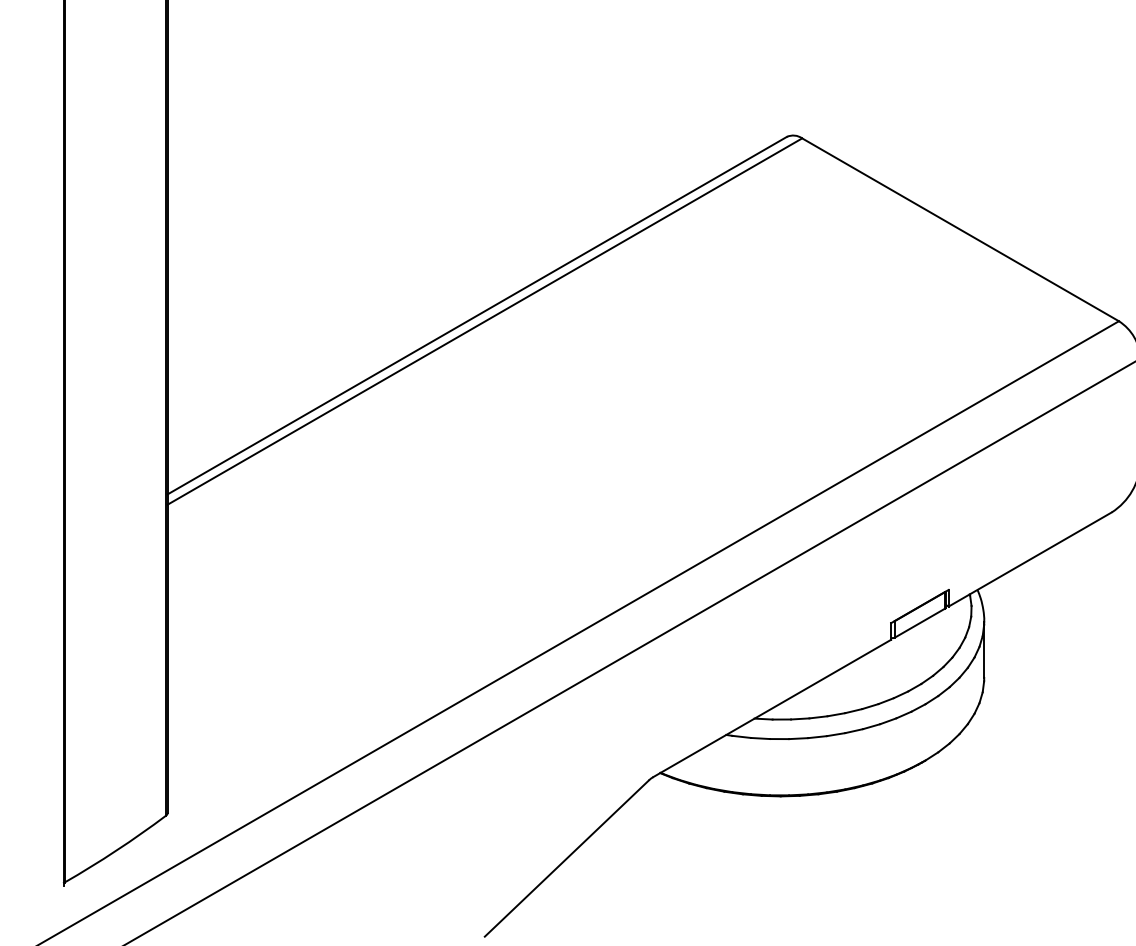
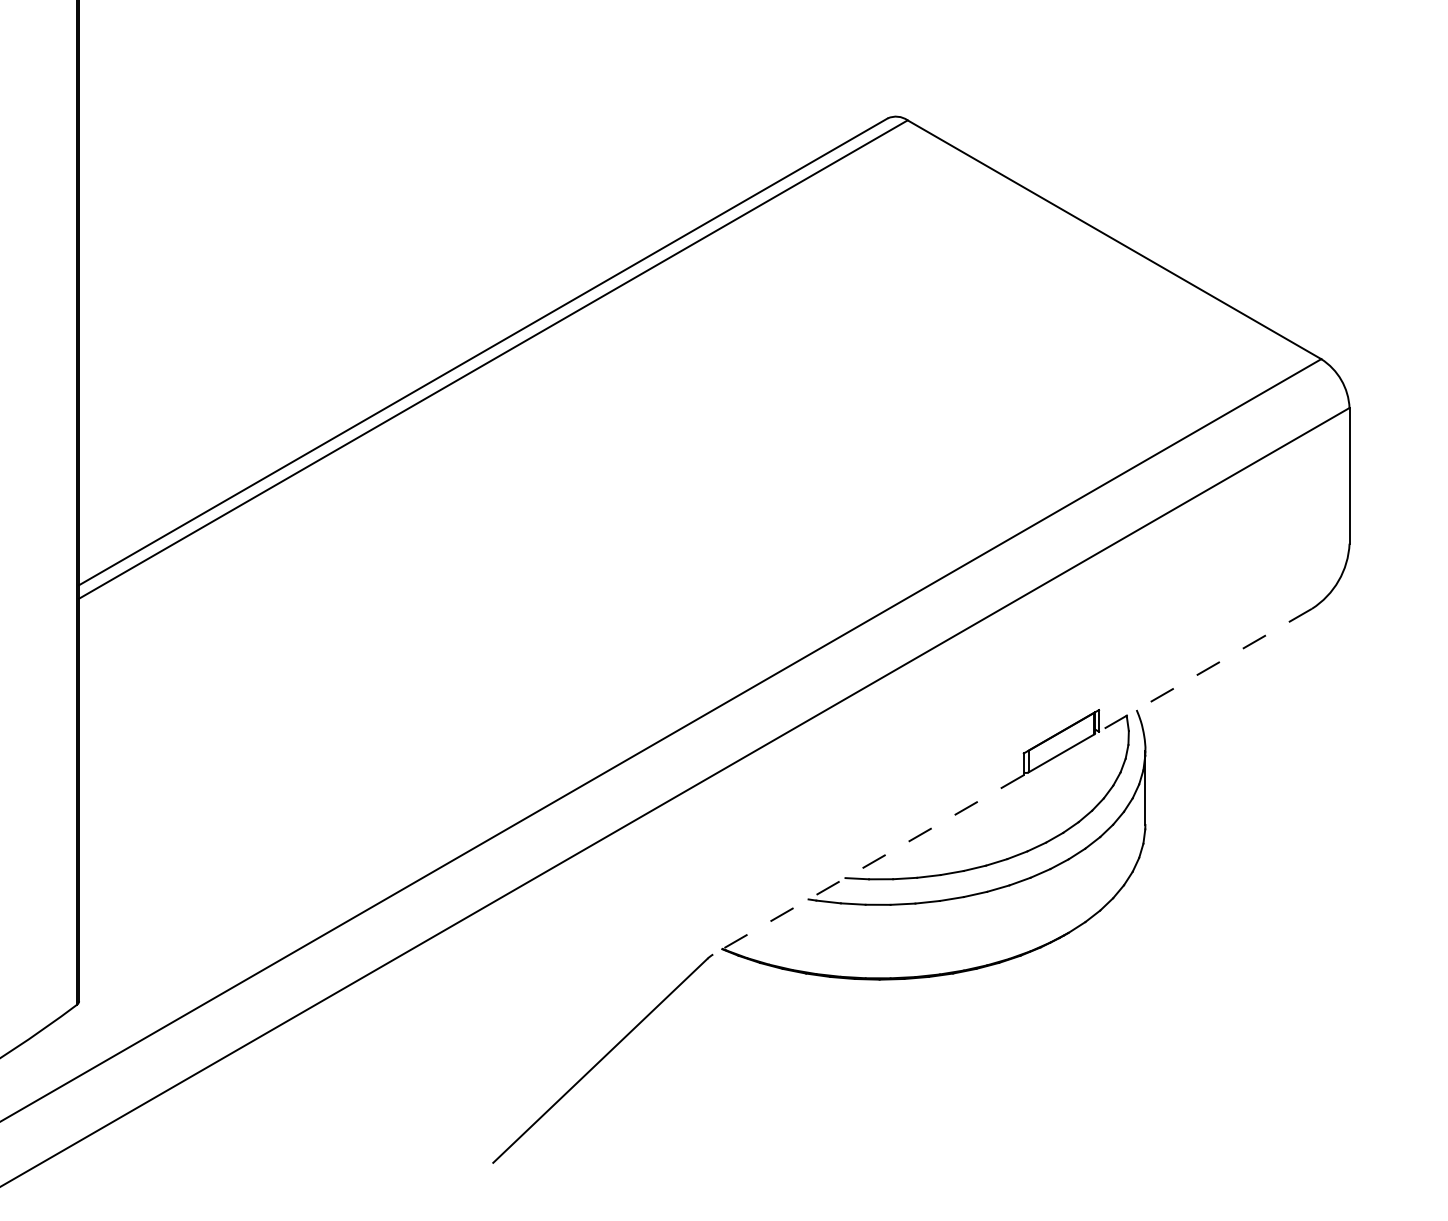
line: (1029, 559) -> (1204, 670), solid -> dashed
line: (771, 708) -> (867, 864), solid -> dashed

